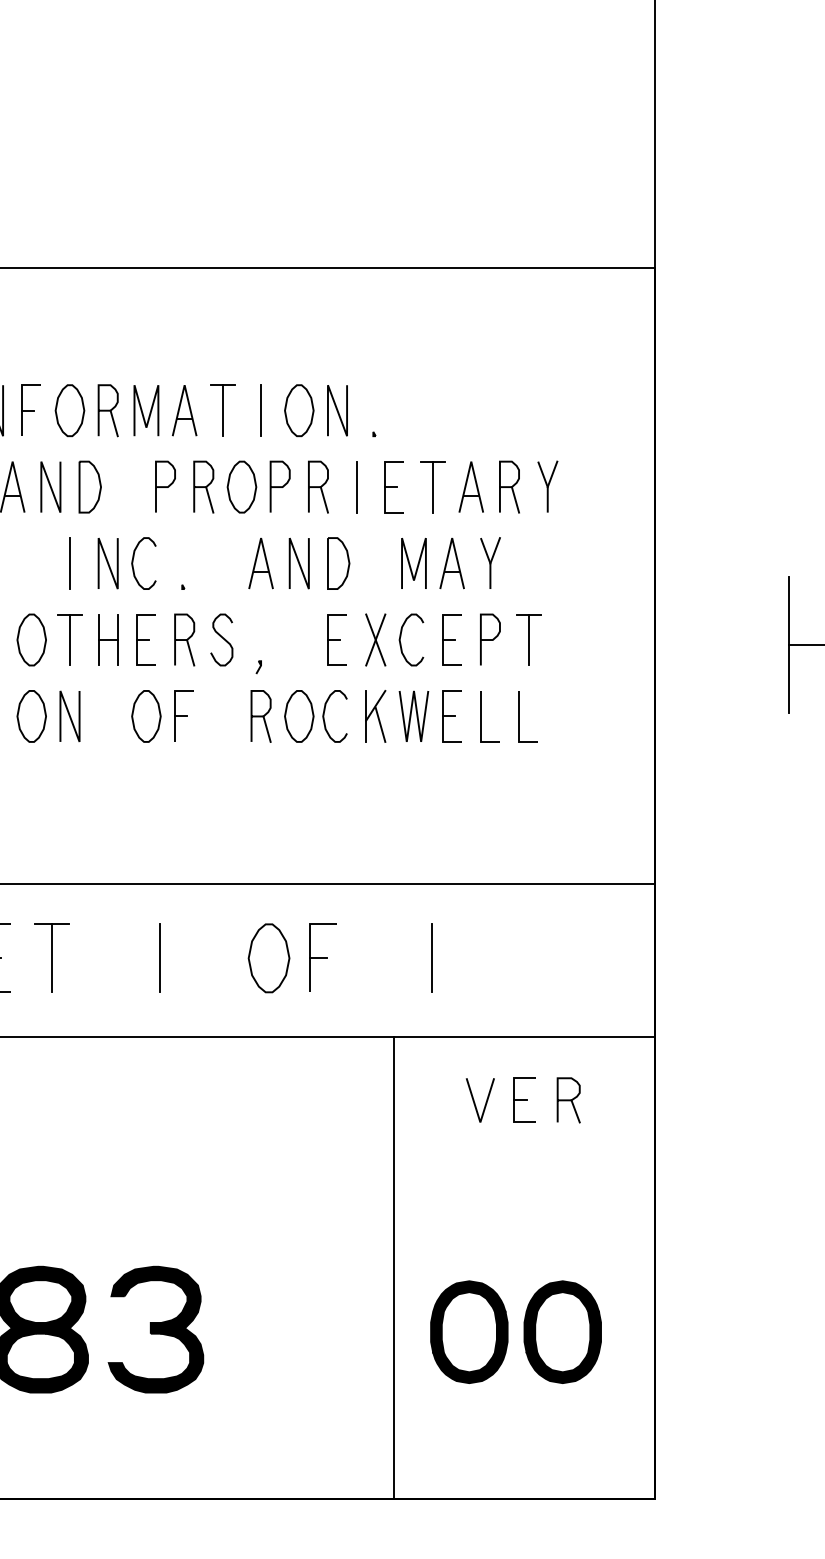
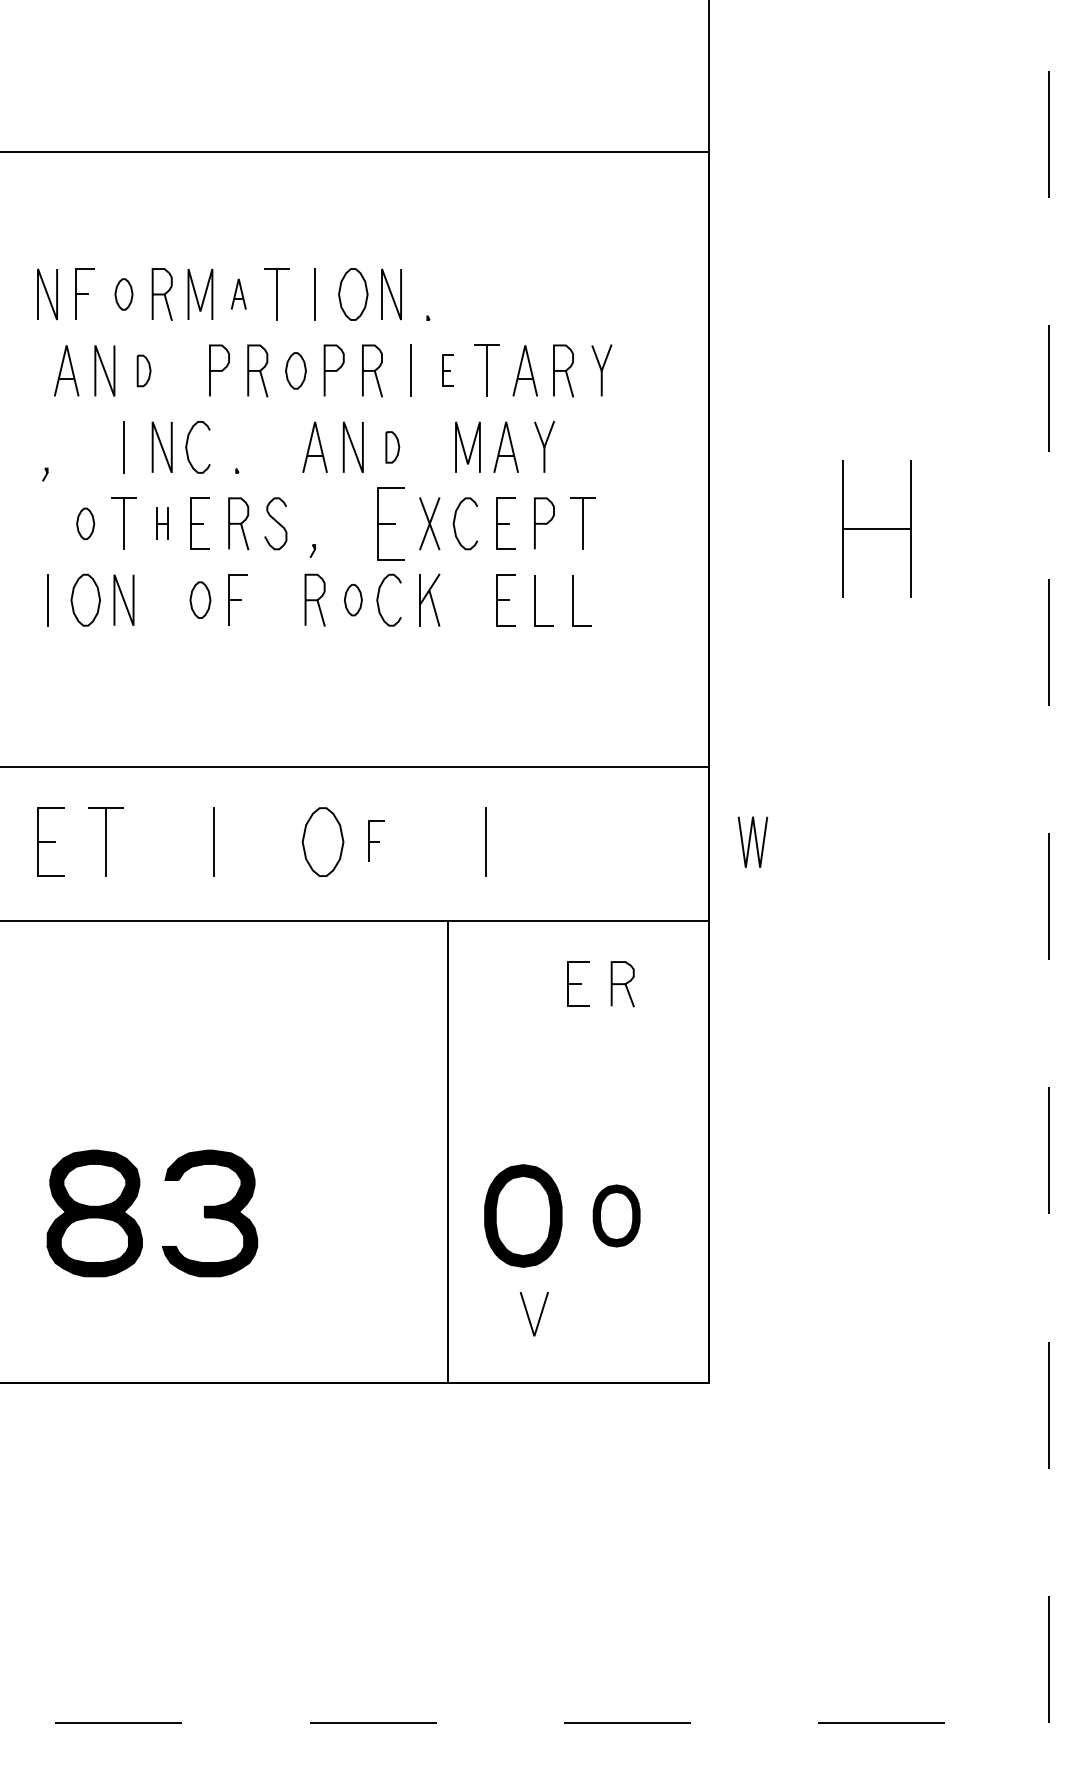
part: (184, 409) -> (238, 293), size x0.6
part: (69, 410) -> (123, 294), size x0.6
part: (89, 486) -> (143, 370), size x0.6
part: (241, 486) -> (295, 370), size x0.7
part: (393, 486) -> (447, 370), size x0.6
part: (338, 563) -> (392, 447), size x0.6
part: (31, 639) -> (85, 523), size x0.6
part: (108, 639) -> (162, 523), size x0.6
part: (336, 639) -> (390, 523), size x1.4
part: (146, 715) -> (200, 599), size x0.7
part: (299, 715) -> (353, 599), size x0.6
line: (411, 715) -> (750, 841), moved
part: (322, 957) -> (376, 841), size x0.6
line: (475, 1102) -> (529, 1316), moved
part: (562, 1331) -> (616, 1215), size x0.6

